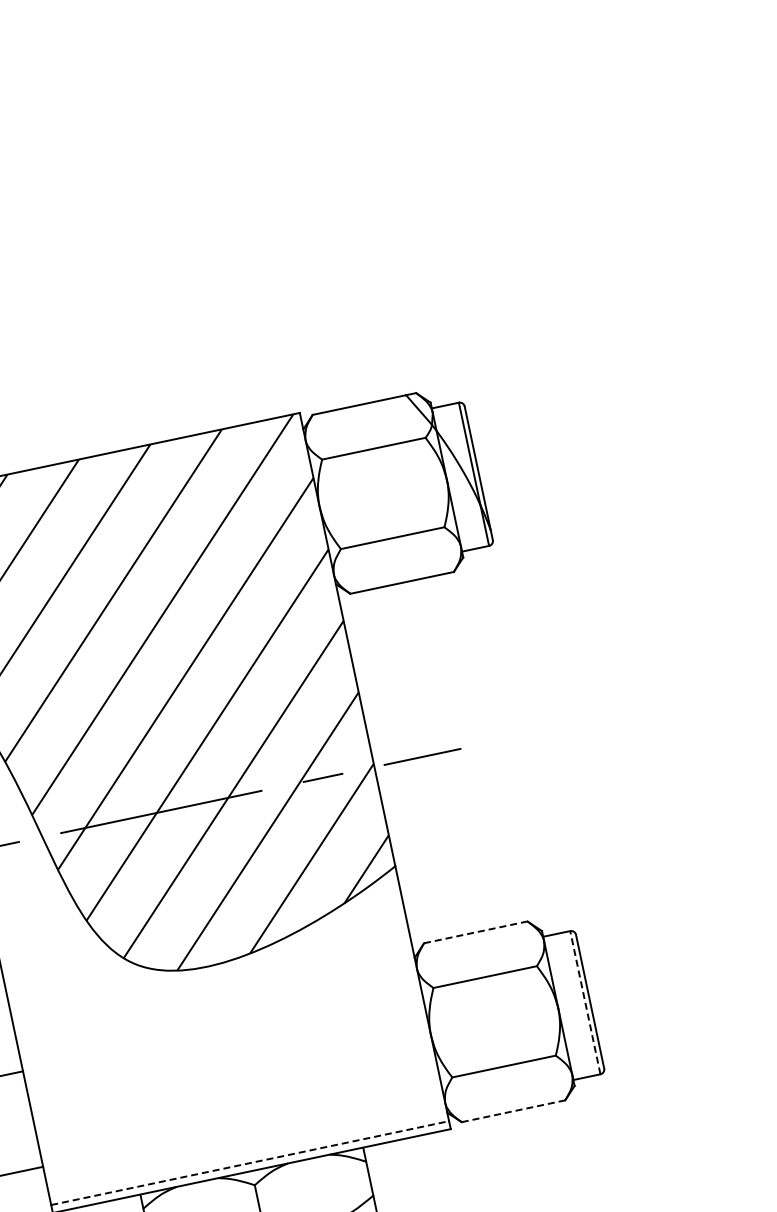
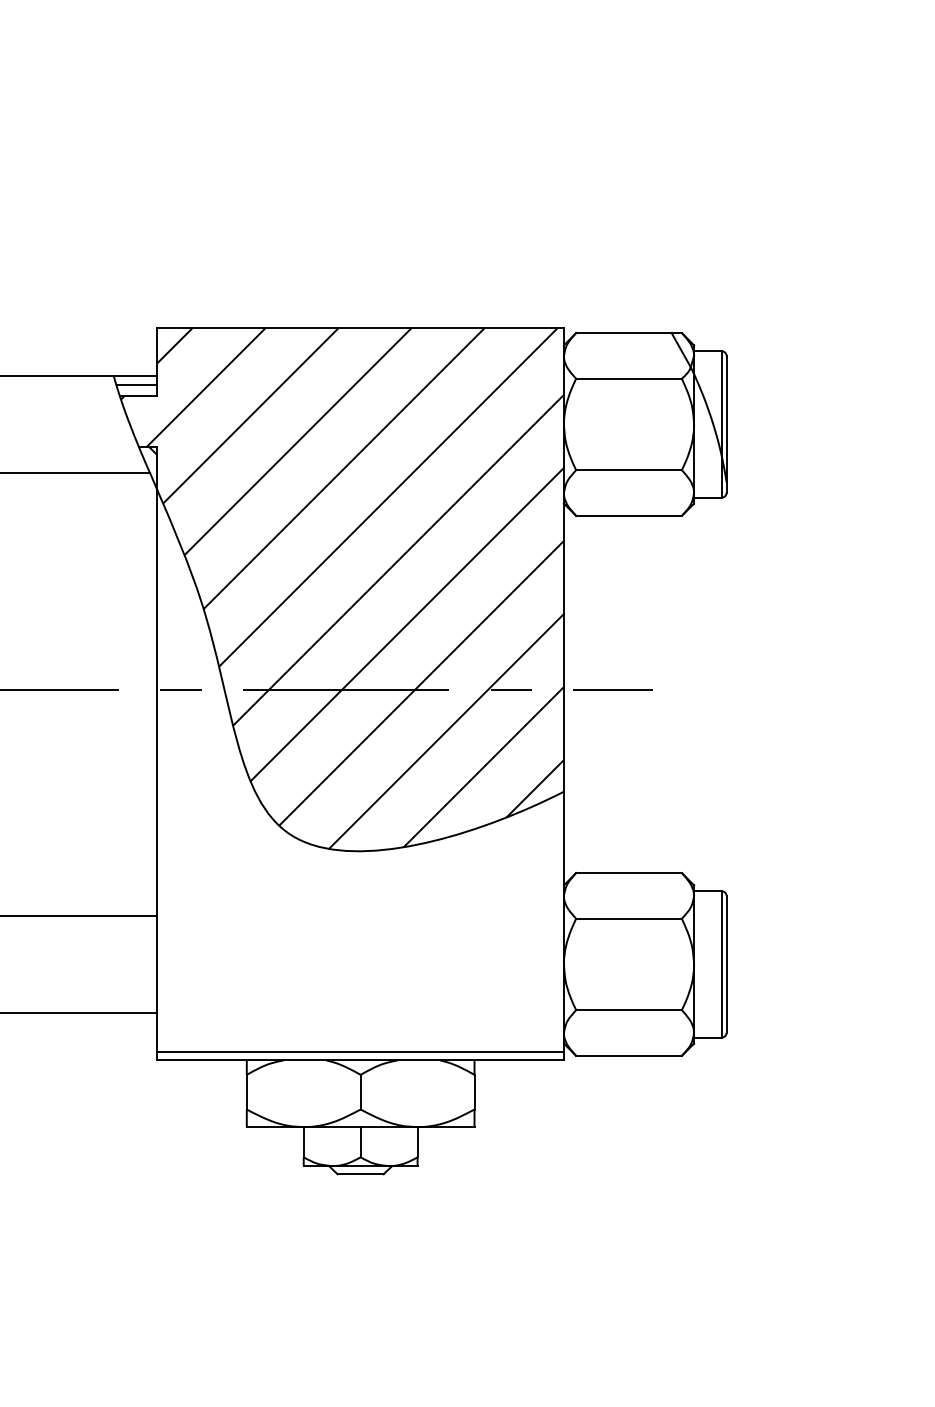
line: (476, 932) -> (629, 873), dashed -> solid
line: (584, 1001) -> (721, 963), dashed -> solid
line: (513, 1110) -> (629, 1055), dashed -> solid
line: (251, 1163) -> (361, 1052), dashed -> solid

